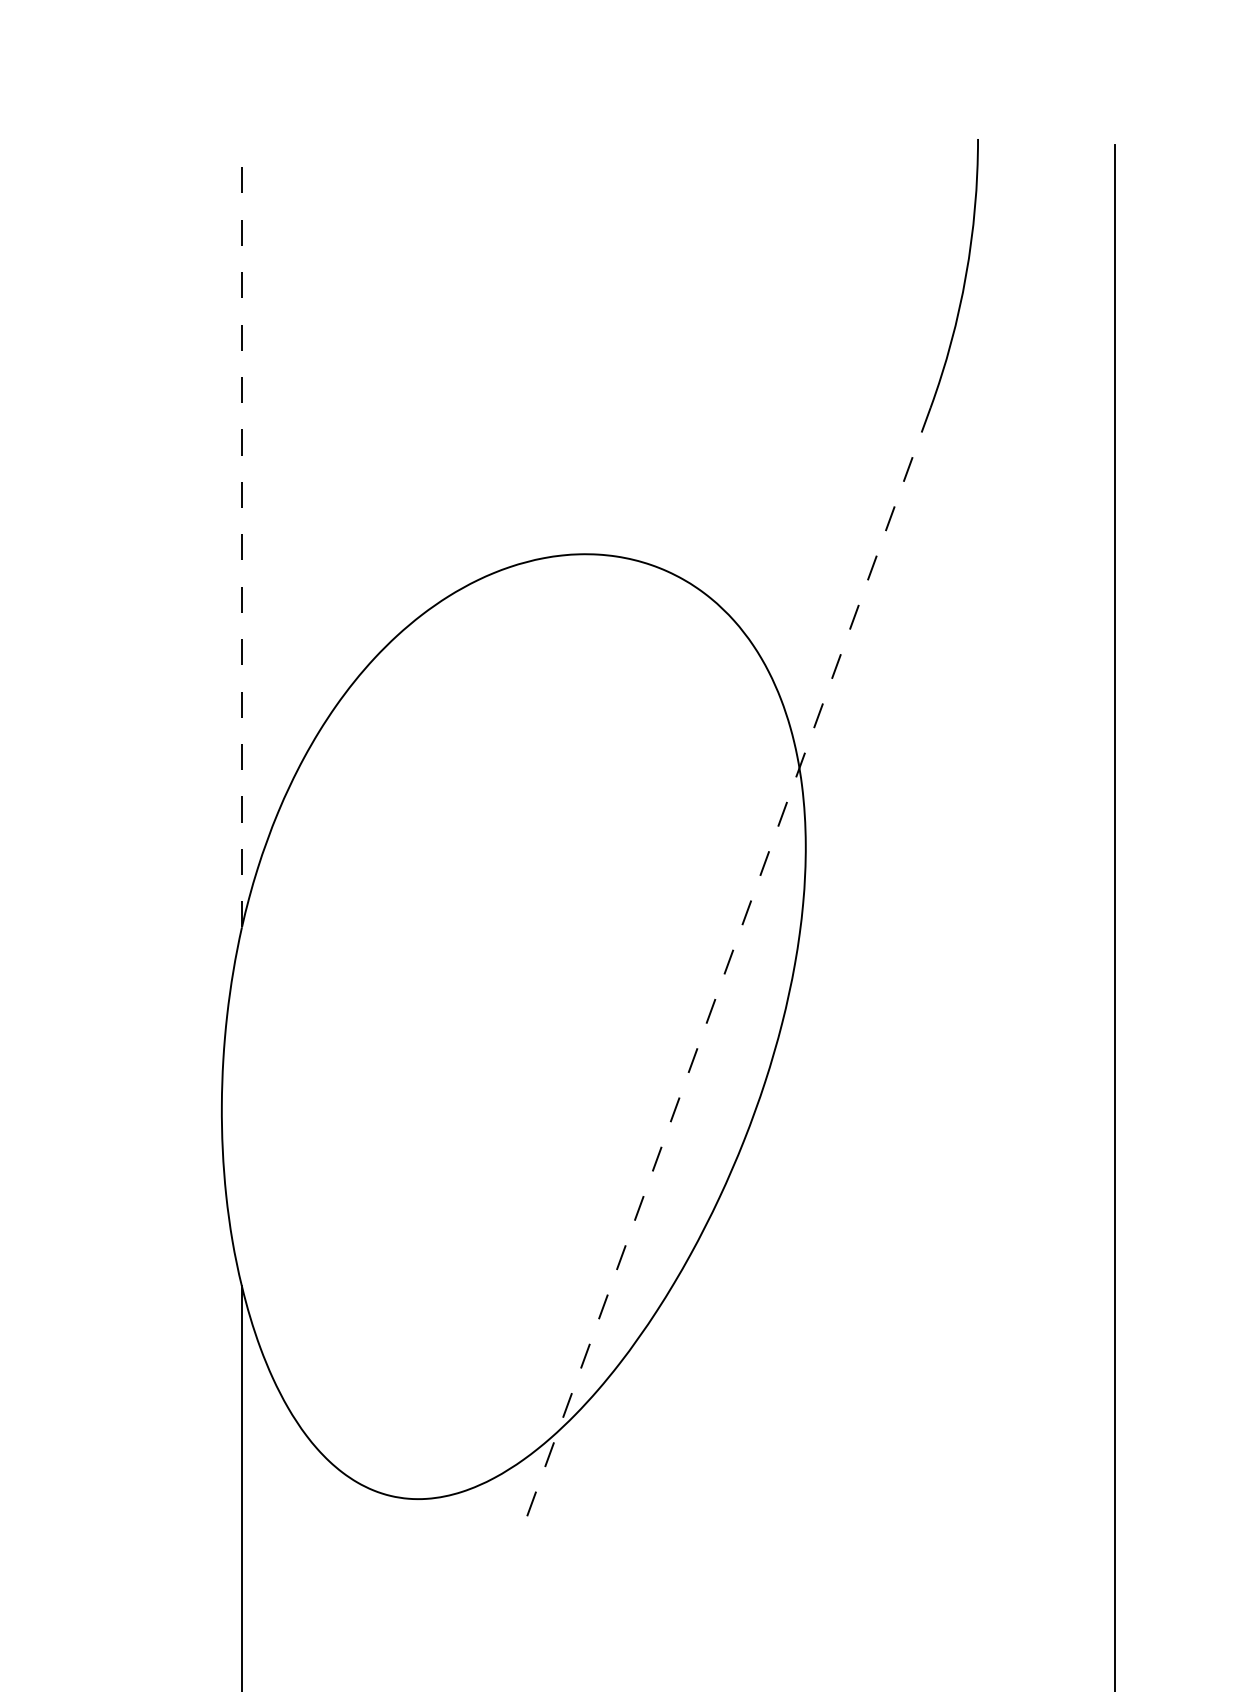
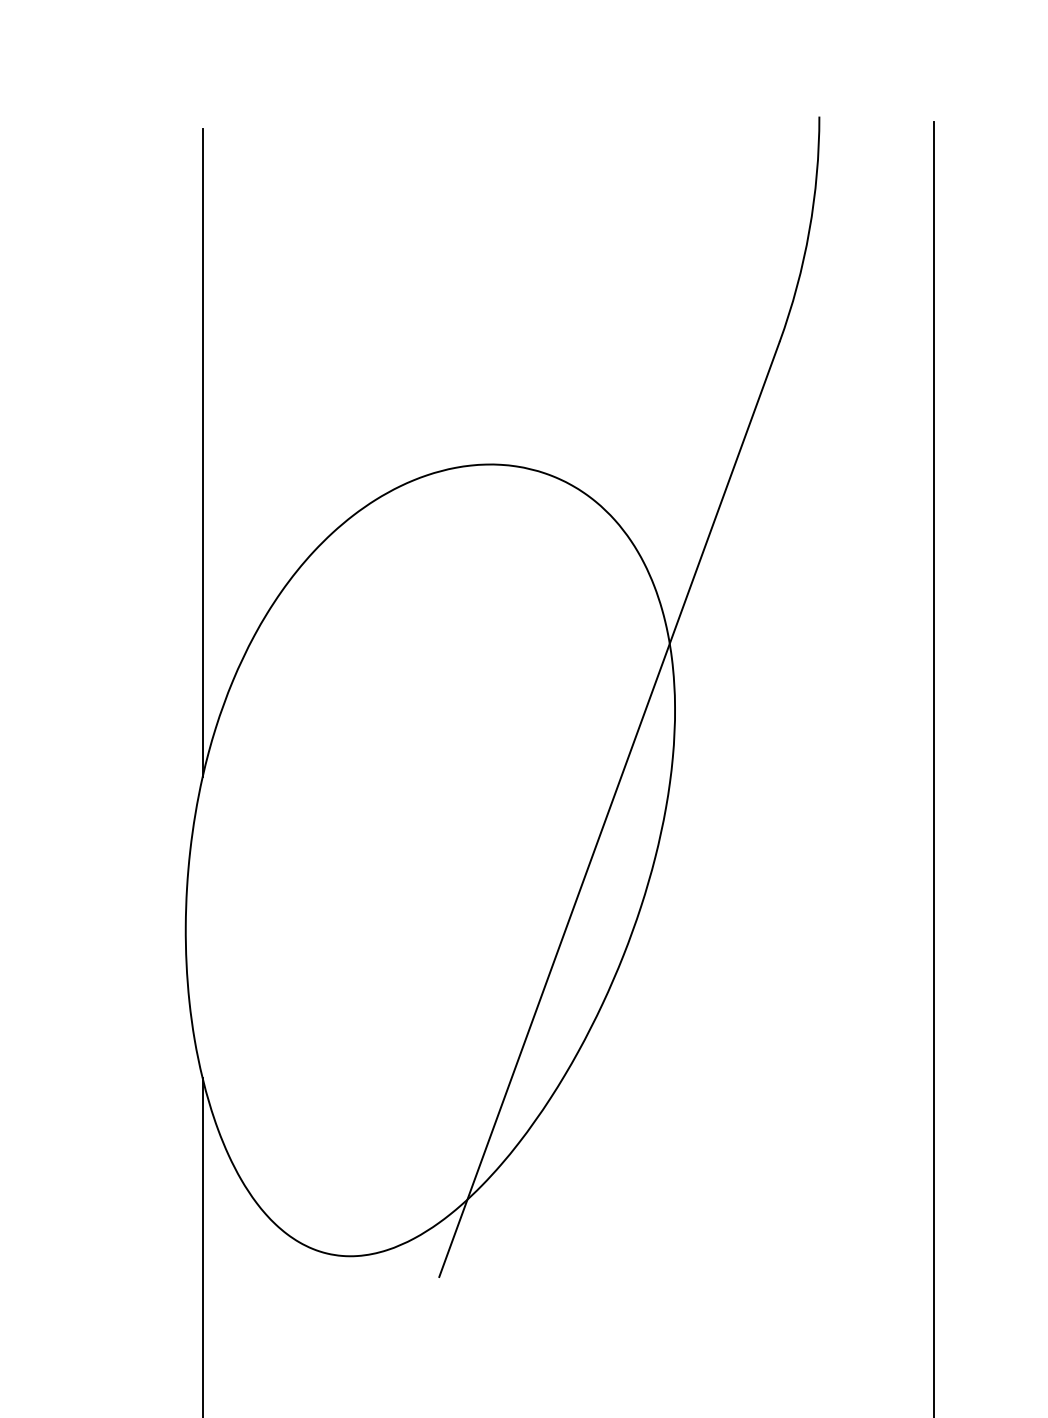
line: (241, 539) -> (202, 452), dashed -> solid
line: (727, 965) -> (609, 809), dashed -> solid

